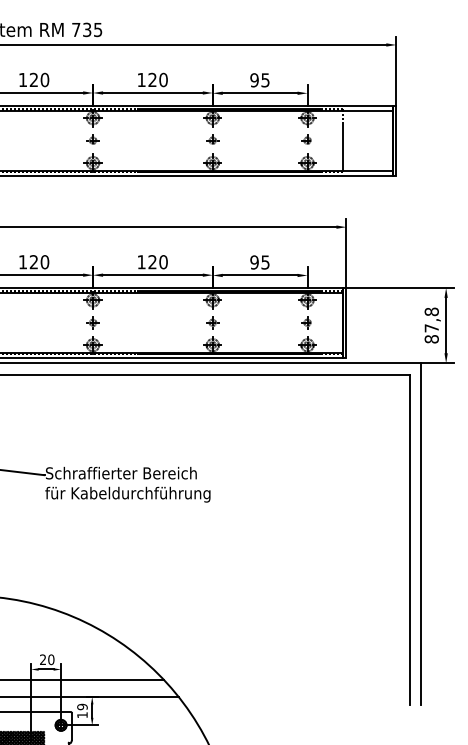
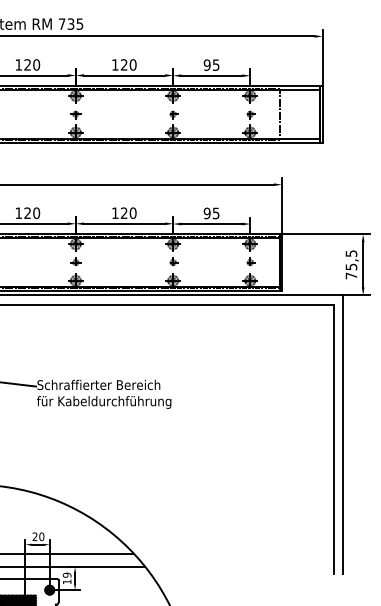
text: (431, 325) -> (351, 264), 87,8 -> 75,5

